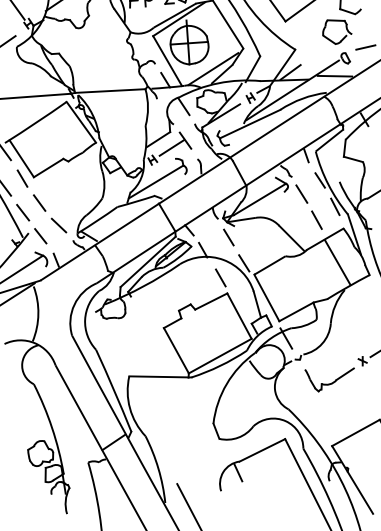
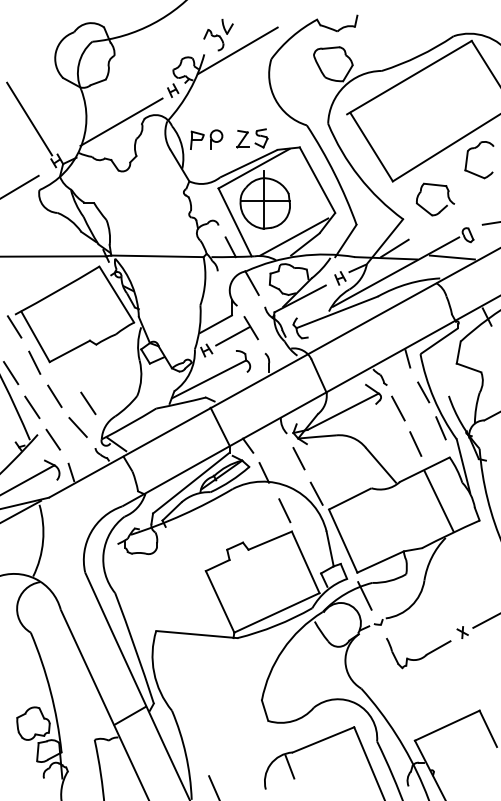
part: (343, 37) -> (443, 207), moved
line: (65, 206) -> (88, 403), added

